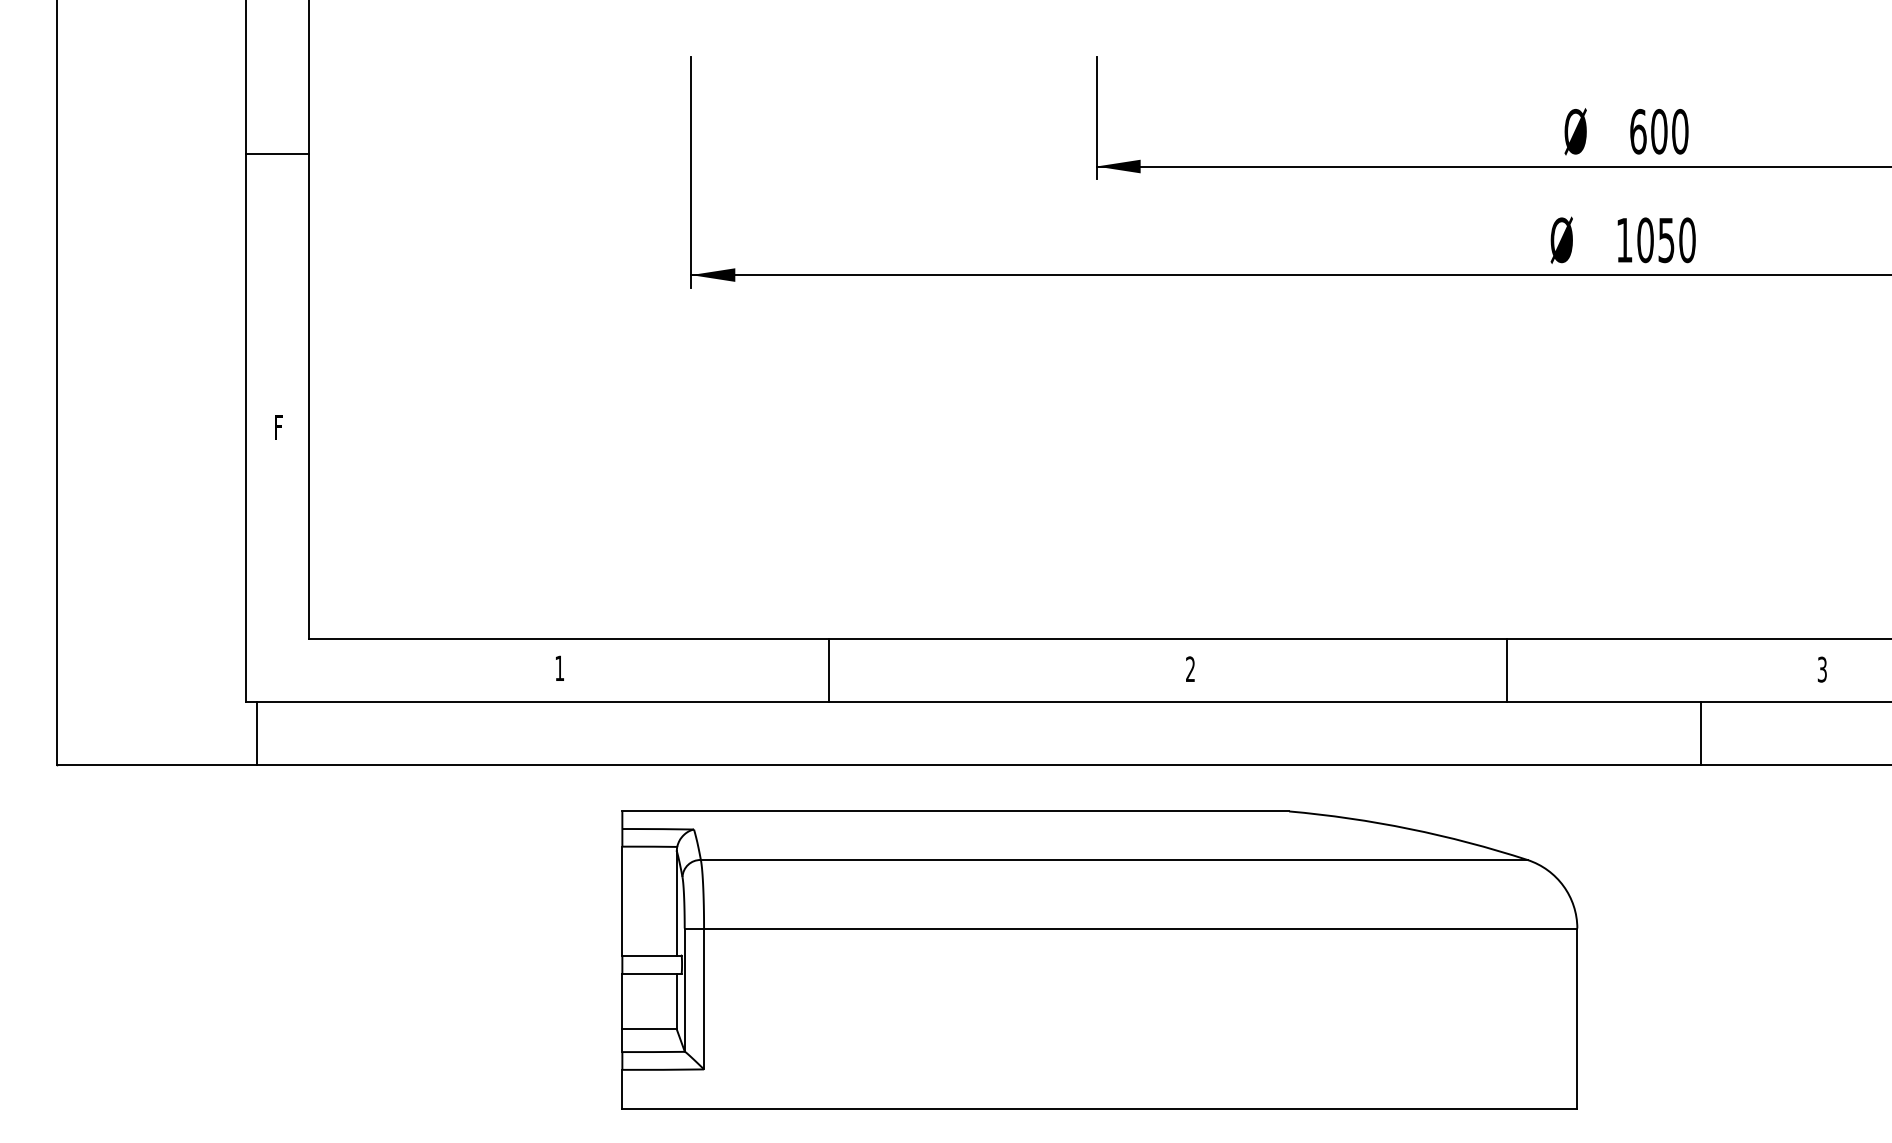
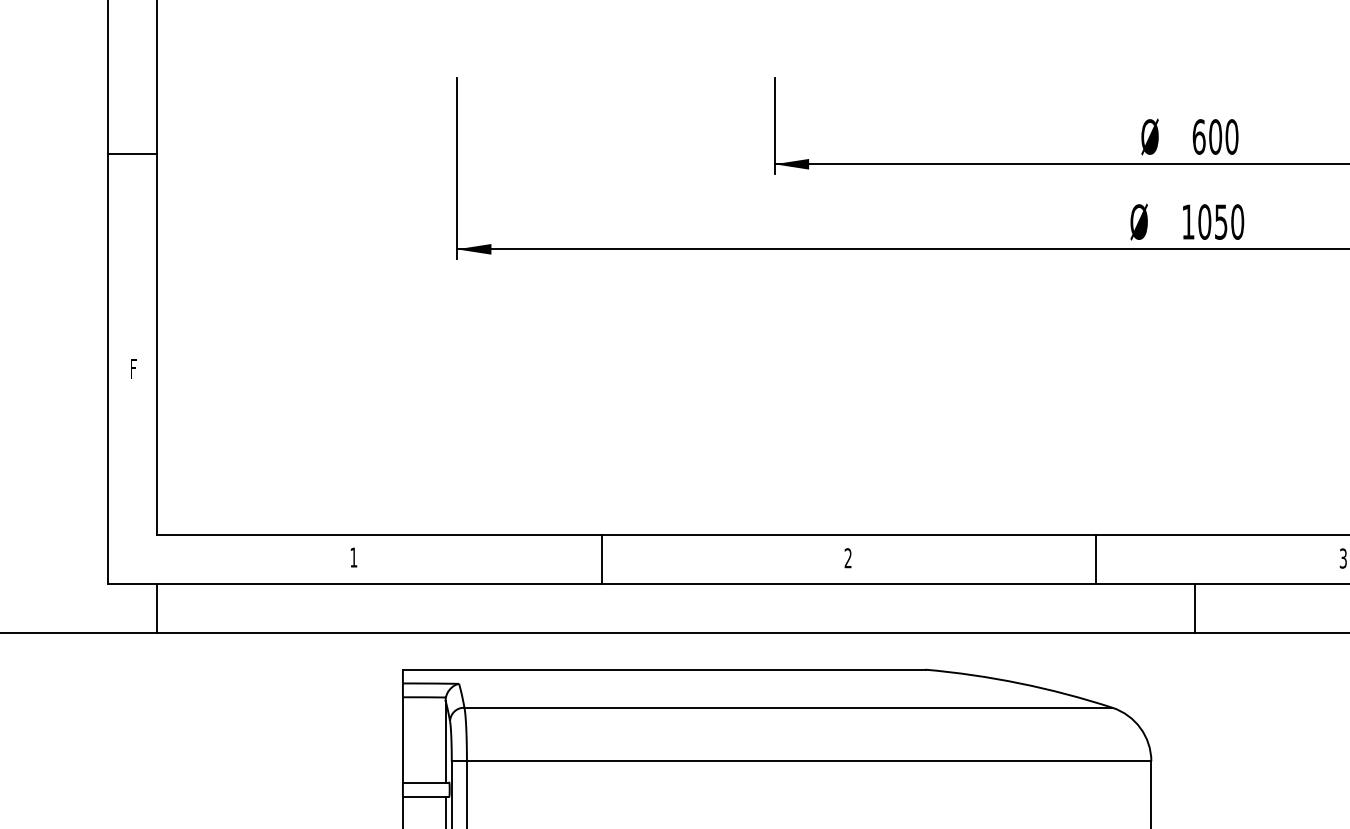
line: (829, 670) -> (602, 559), moved
line: (256, 733) -> (156, 608), moved
line: (1700, 733) -> (1194, 608), moved

